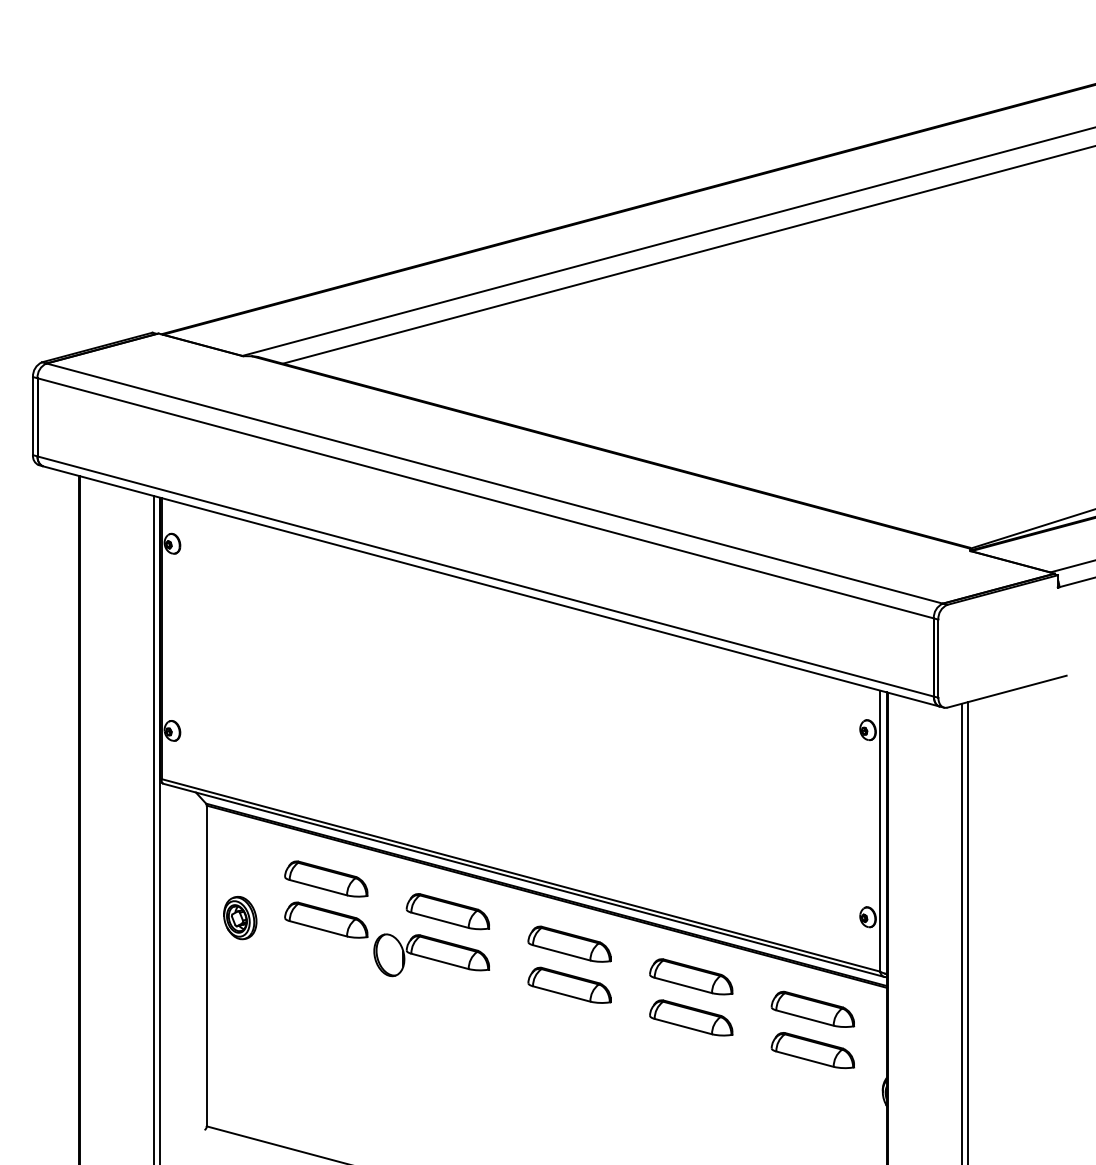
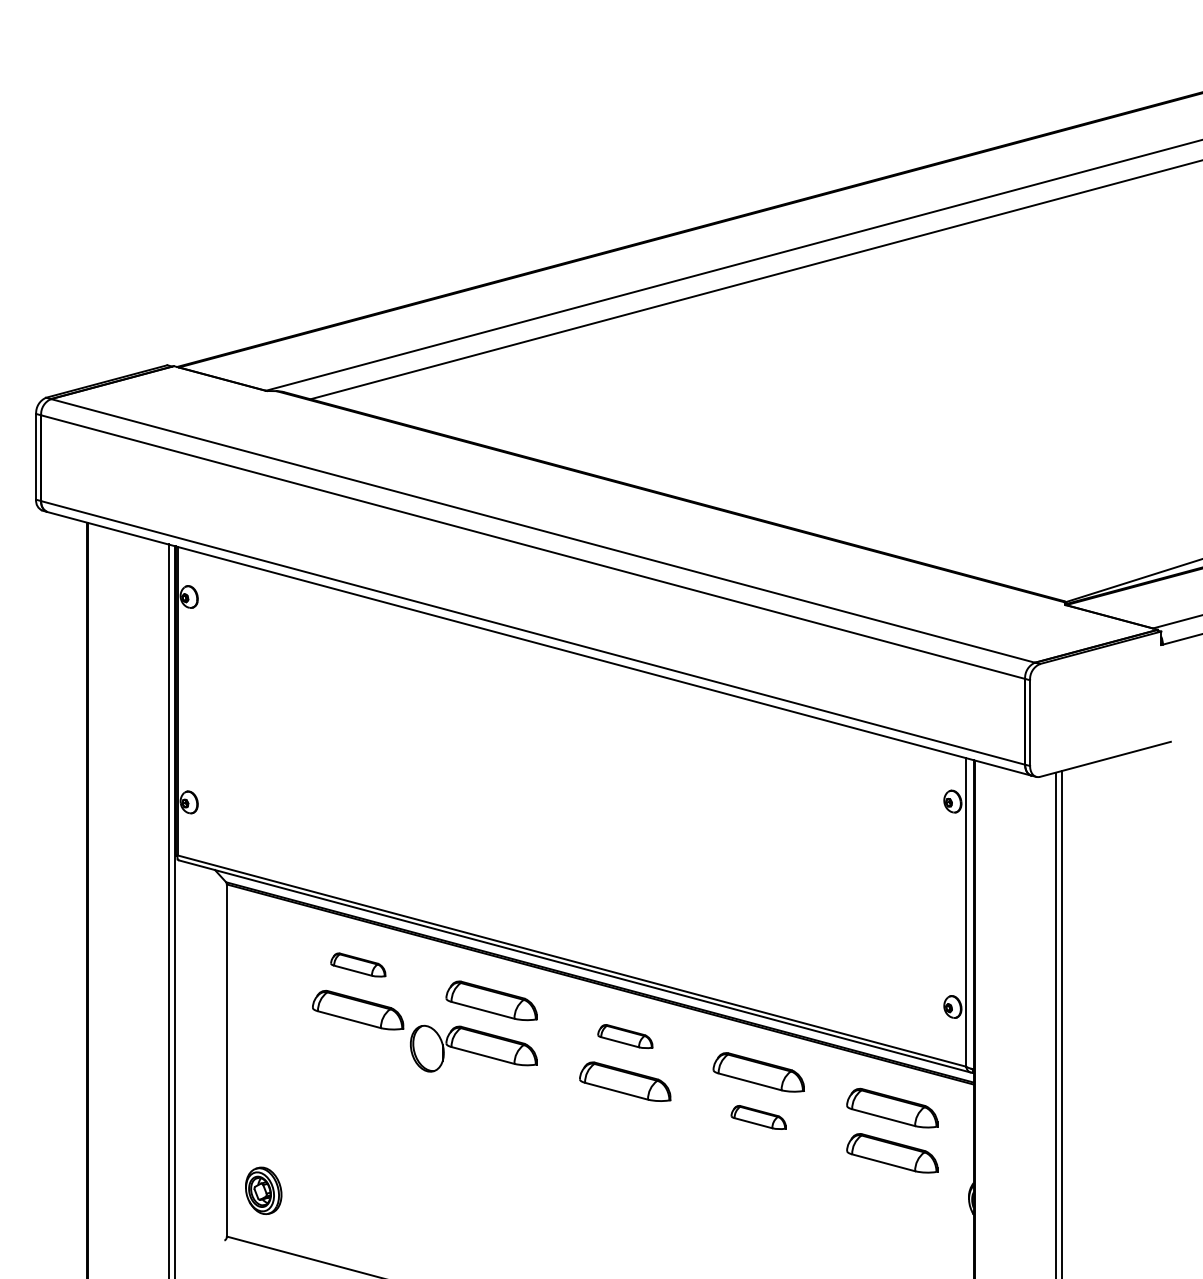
part: (326, 878) -> (358, 964), size x0.6
part: (240, 917) -> (263, 1190), moved
part: (569, 944) -> (625, 1036), size x0.6
part: (691, 1017) -> (758, 1117), size x0.6

